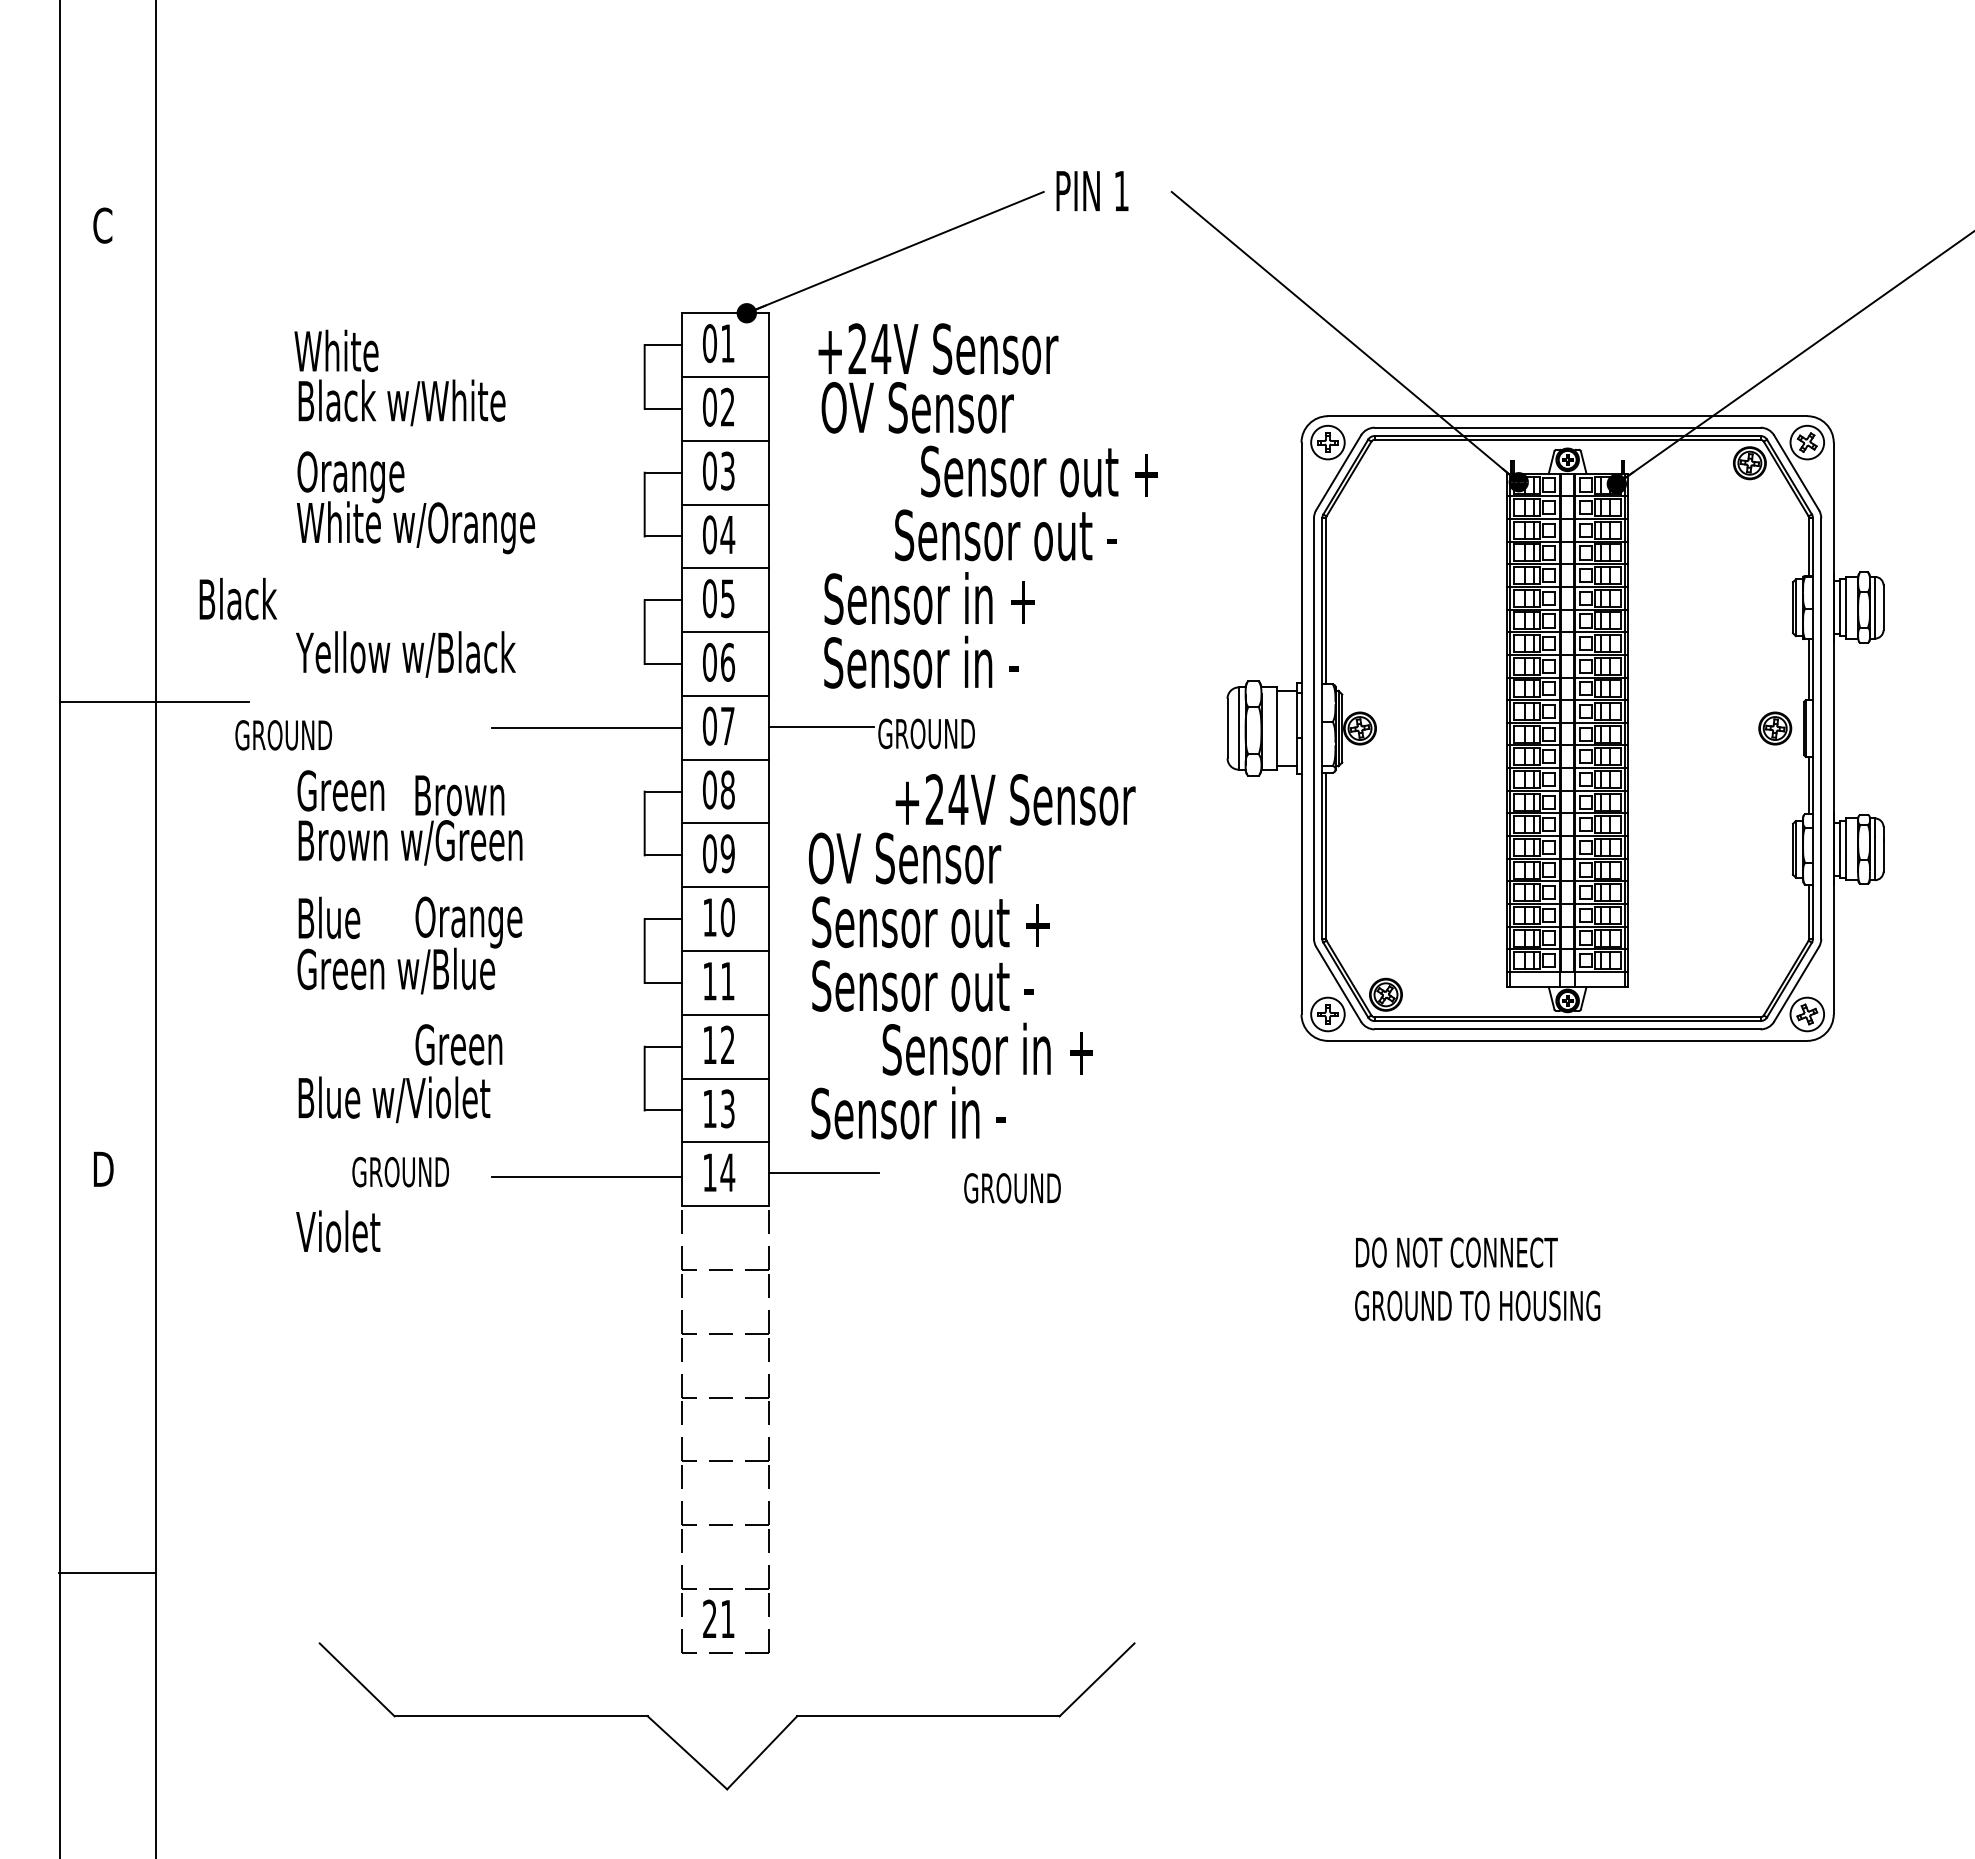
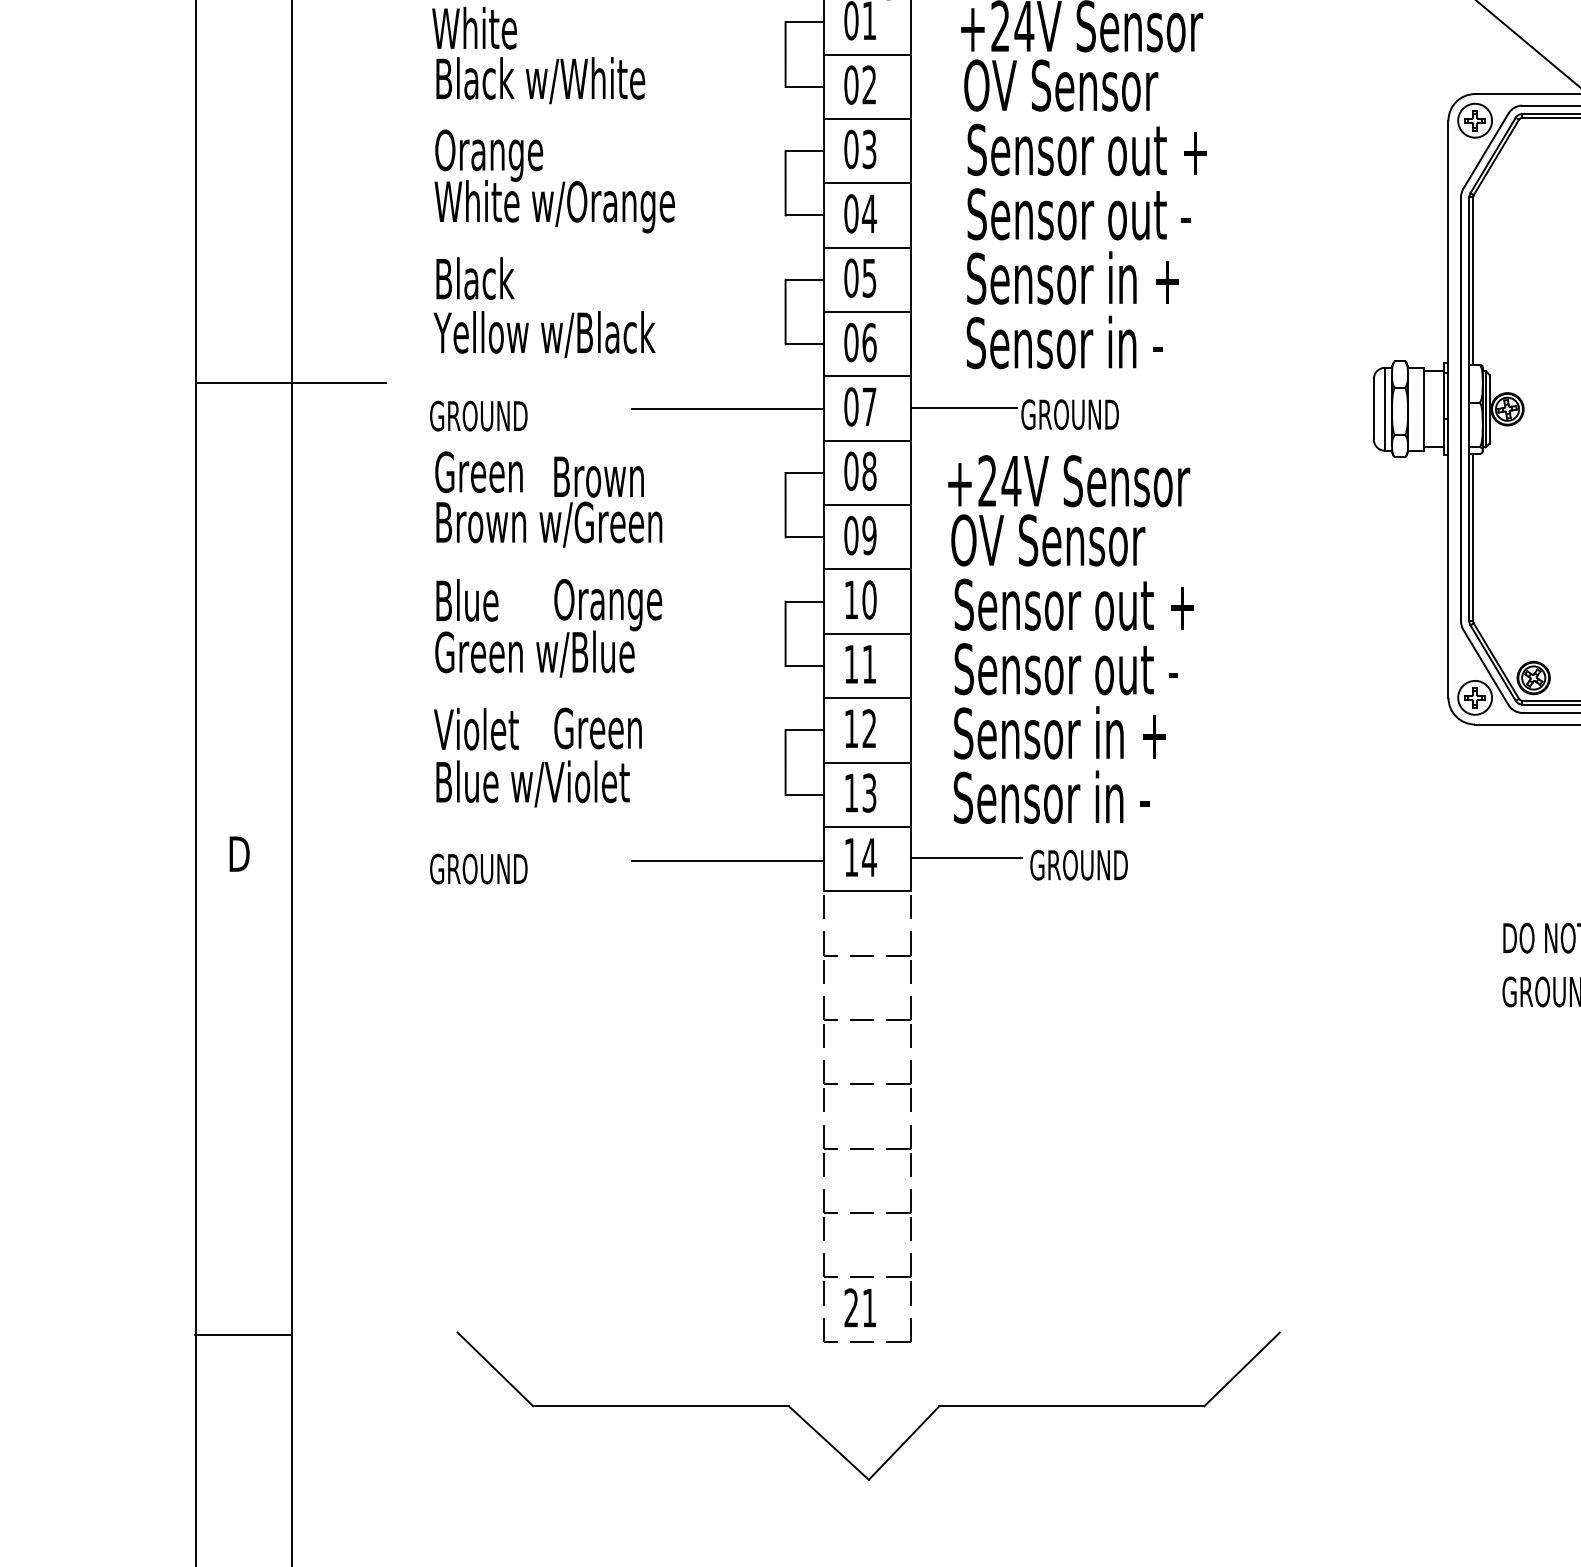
text: (1039, 471) -> (1087, 149), moved
text: (1005, 535) -> (1079, 214), moved
text: (238, 598) -> (475, 278), moved
text: (283, 735) -> (478, 416), moved
text: (1015, 799) -> (1068, 480), moved
text: (987, 1048) -> (1059, 732), moved
text: (400, 1171) -> (478, 868), moved
text: (1012, 1188) -> (1079, 865), moved
text: (338, 1231) -> (476, 729), moved
line: (107, 1572) -> (243, 1334), moved

